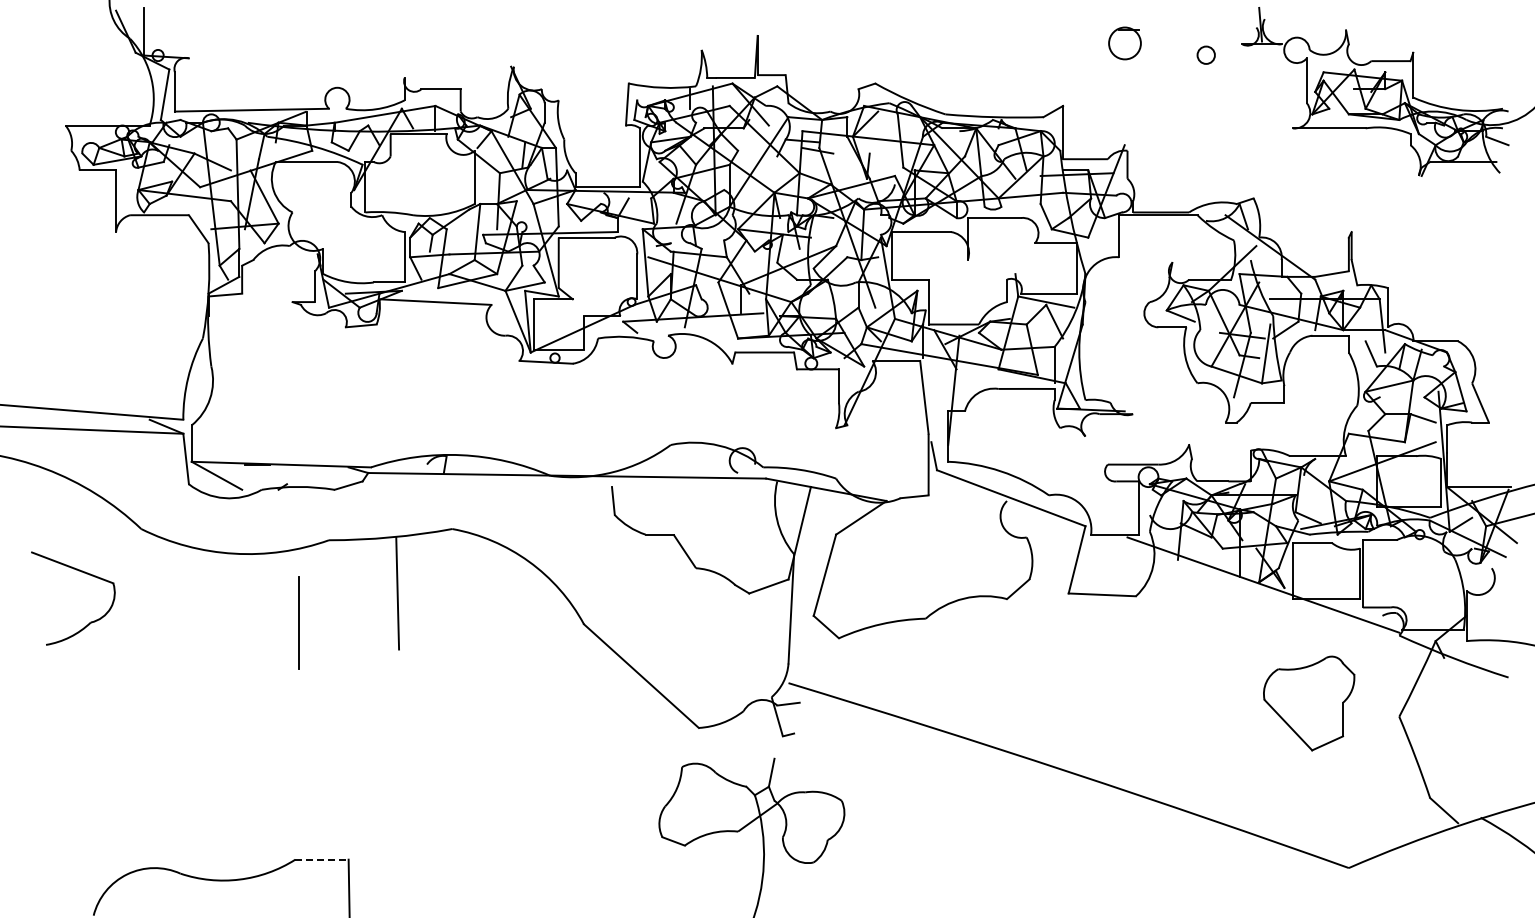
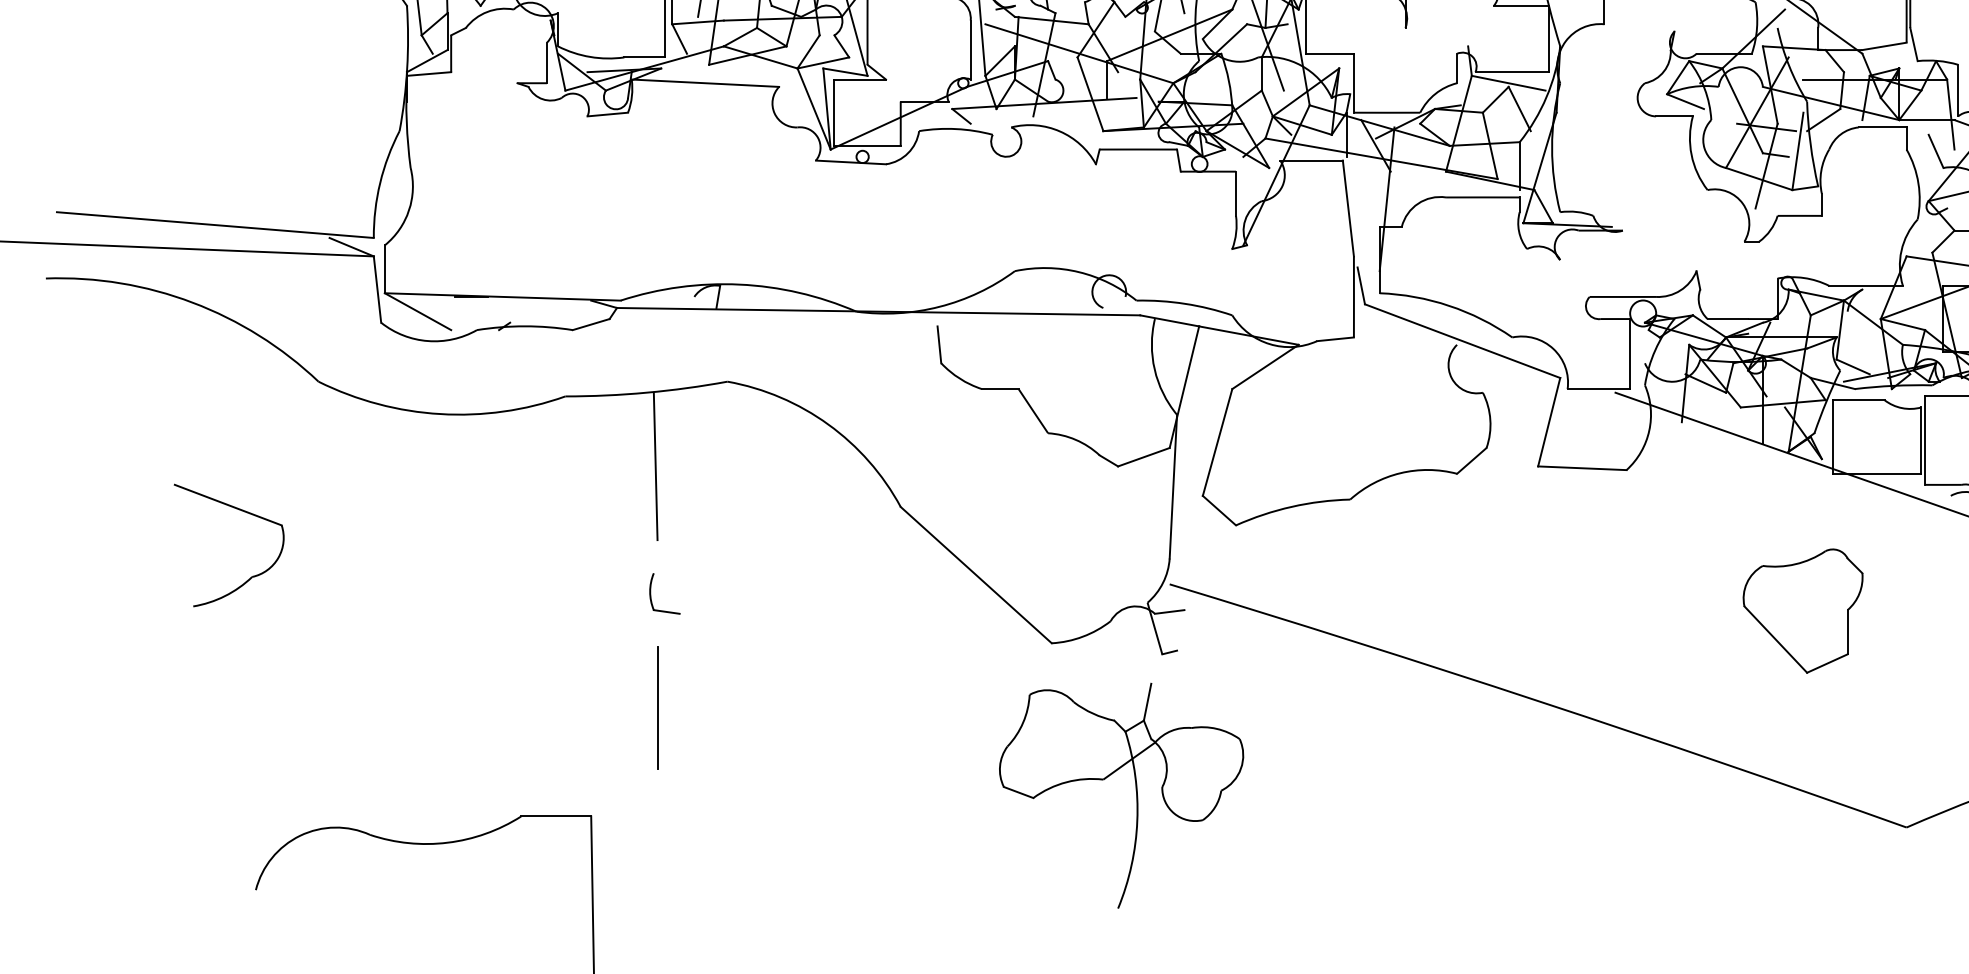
part: (81, 572) -> (239, 511), moved
line: (298, 622) -> (656, 707), moved
part: (394, 690) -> (651, 594), added
part: (1309, 703) -> (1803, 611), moved
line: (322, 859) -> (556, 816), dashed -> solid

